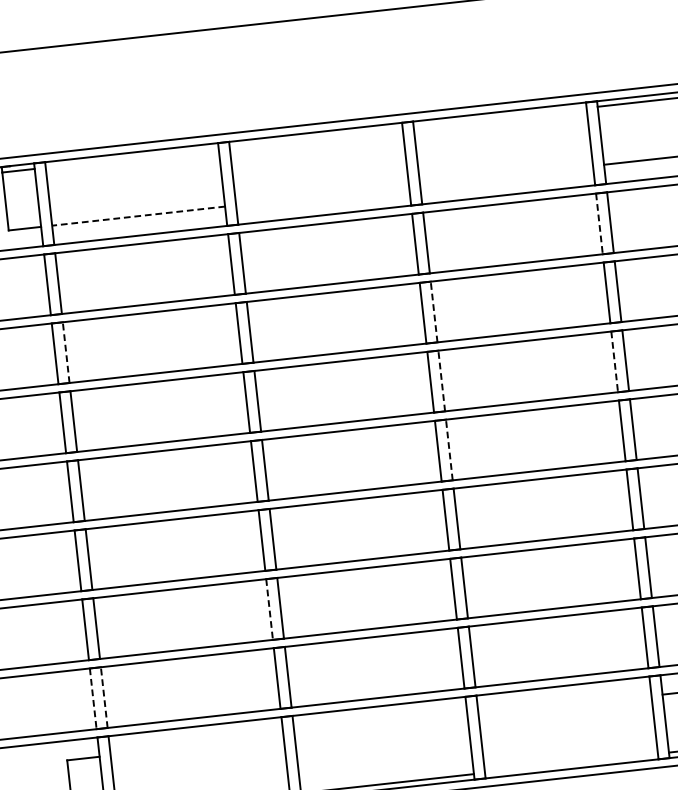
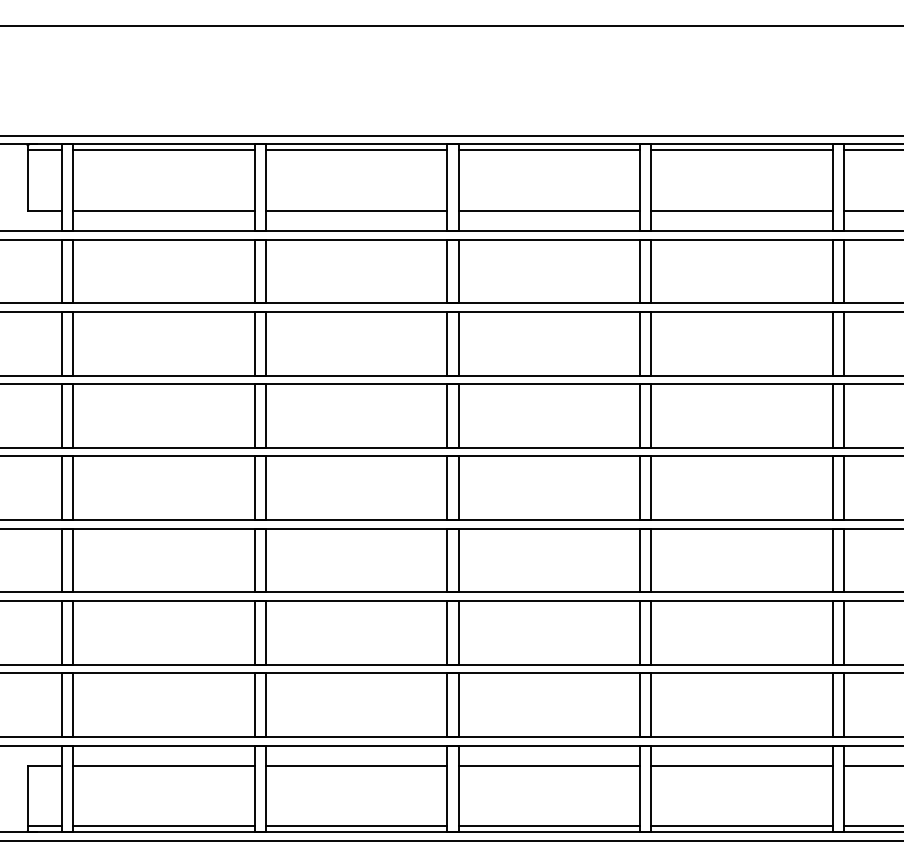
line: (499, 118) -> (548, 150), added
line: (316, 138) -> (356, 150), added
line: (131, 158) -> (163, 150), added
line: (505, 175) -> (548, 210), added
line: (322, 195) -> (356, 210), added
line: (138, 215) -> (163, 210), dashed -> solid
line: (599, 223) -> (639, 271), dashed -> solid
line: (433, 311) -> (458, 343), dashed -> solid
line: (66, 352) -> (73, 343), dashed -> solid
line: (614, 361) -> (639, 415), dashed -> solid
line: (441, 380) -> (458, 415), dashed -> solid
line: (449, 450) -> (458, 488), dashed -> solid
line: (269, 609) -> (254, 632), dashed -> solid
line: (104, 698) -> (73, 705), dashed -> solid
line: (92, 699) -> (61, 705), dashed -> solid
line: (564, 705) -> (548, 765), added
line: (380, 725) -> (356, 765), added
line: (196, 745) -> (163, 765), added
line: (570, 763) -> (548, 826), added

